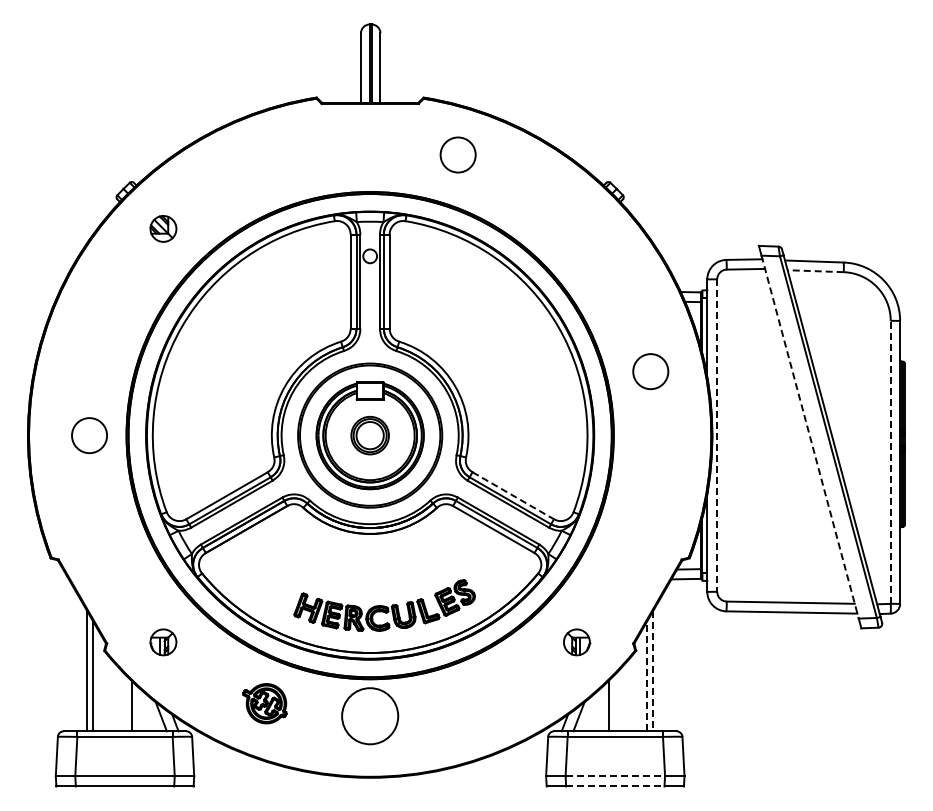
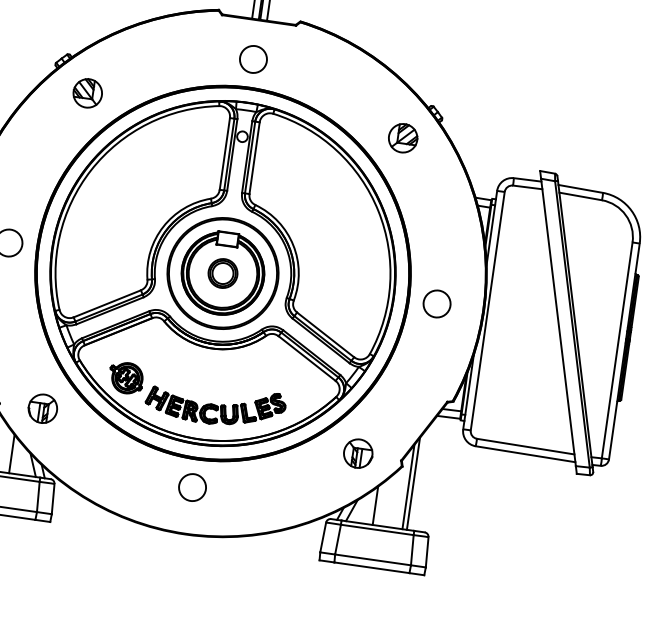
circle: (457, 154) -> (253, 59), moved
part: (163, 228) -> (87, 93), size x1.43
part: (576, 228) -> (402, 137), added
line: (815, 271) -> (580, 196), dashed -> solid
circle: (650, 371) -> (436, 303), moved
line: (717, 436) -> (487, 311), dashed -> solid
line: (810, 437) -> (558, 322), dashed -> solid
line: (890, 461) -> (617, 349), dashed -> solid
line: (513, 496) -> (325, 335), dashed -> solid
part: (163, 642) -> (42, 408), size x1.43
part: (576, 642) -> (357, 453), size x1.43
line: (653, 671) -> (413, 484), dashed -> solid
line: (647, 675) -> (408, 486), dashed -> solid
part: (264, 703) -> (125, 377), moved
circle: (369, 715) -> (192, 486), size x0.62
line: (615, 776) -> (373, 560), dashed -> solid
line: (615, 786) -> (372, 567), dashed -> solid

